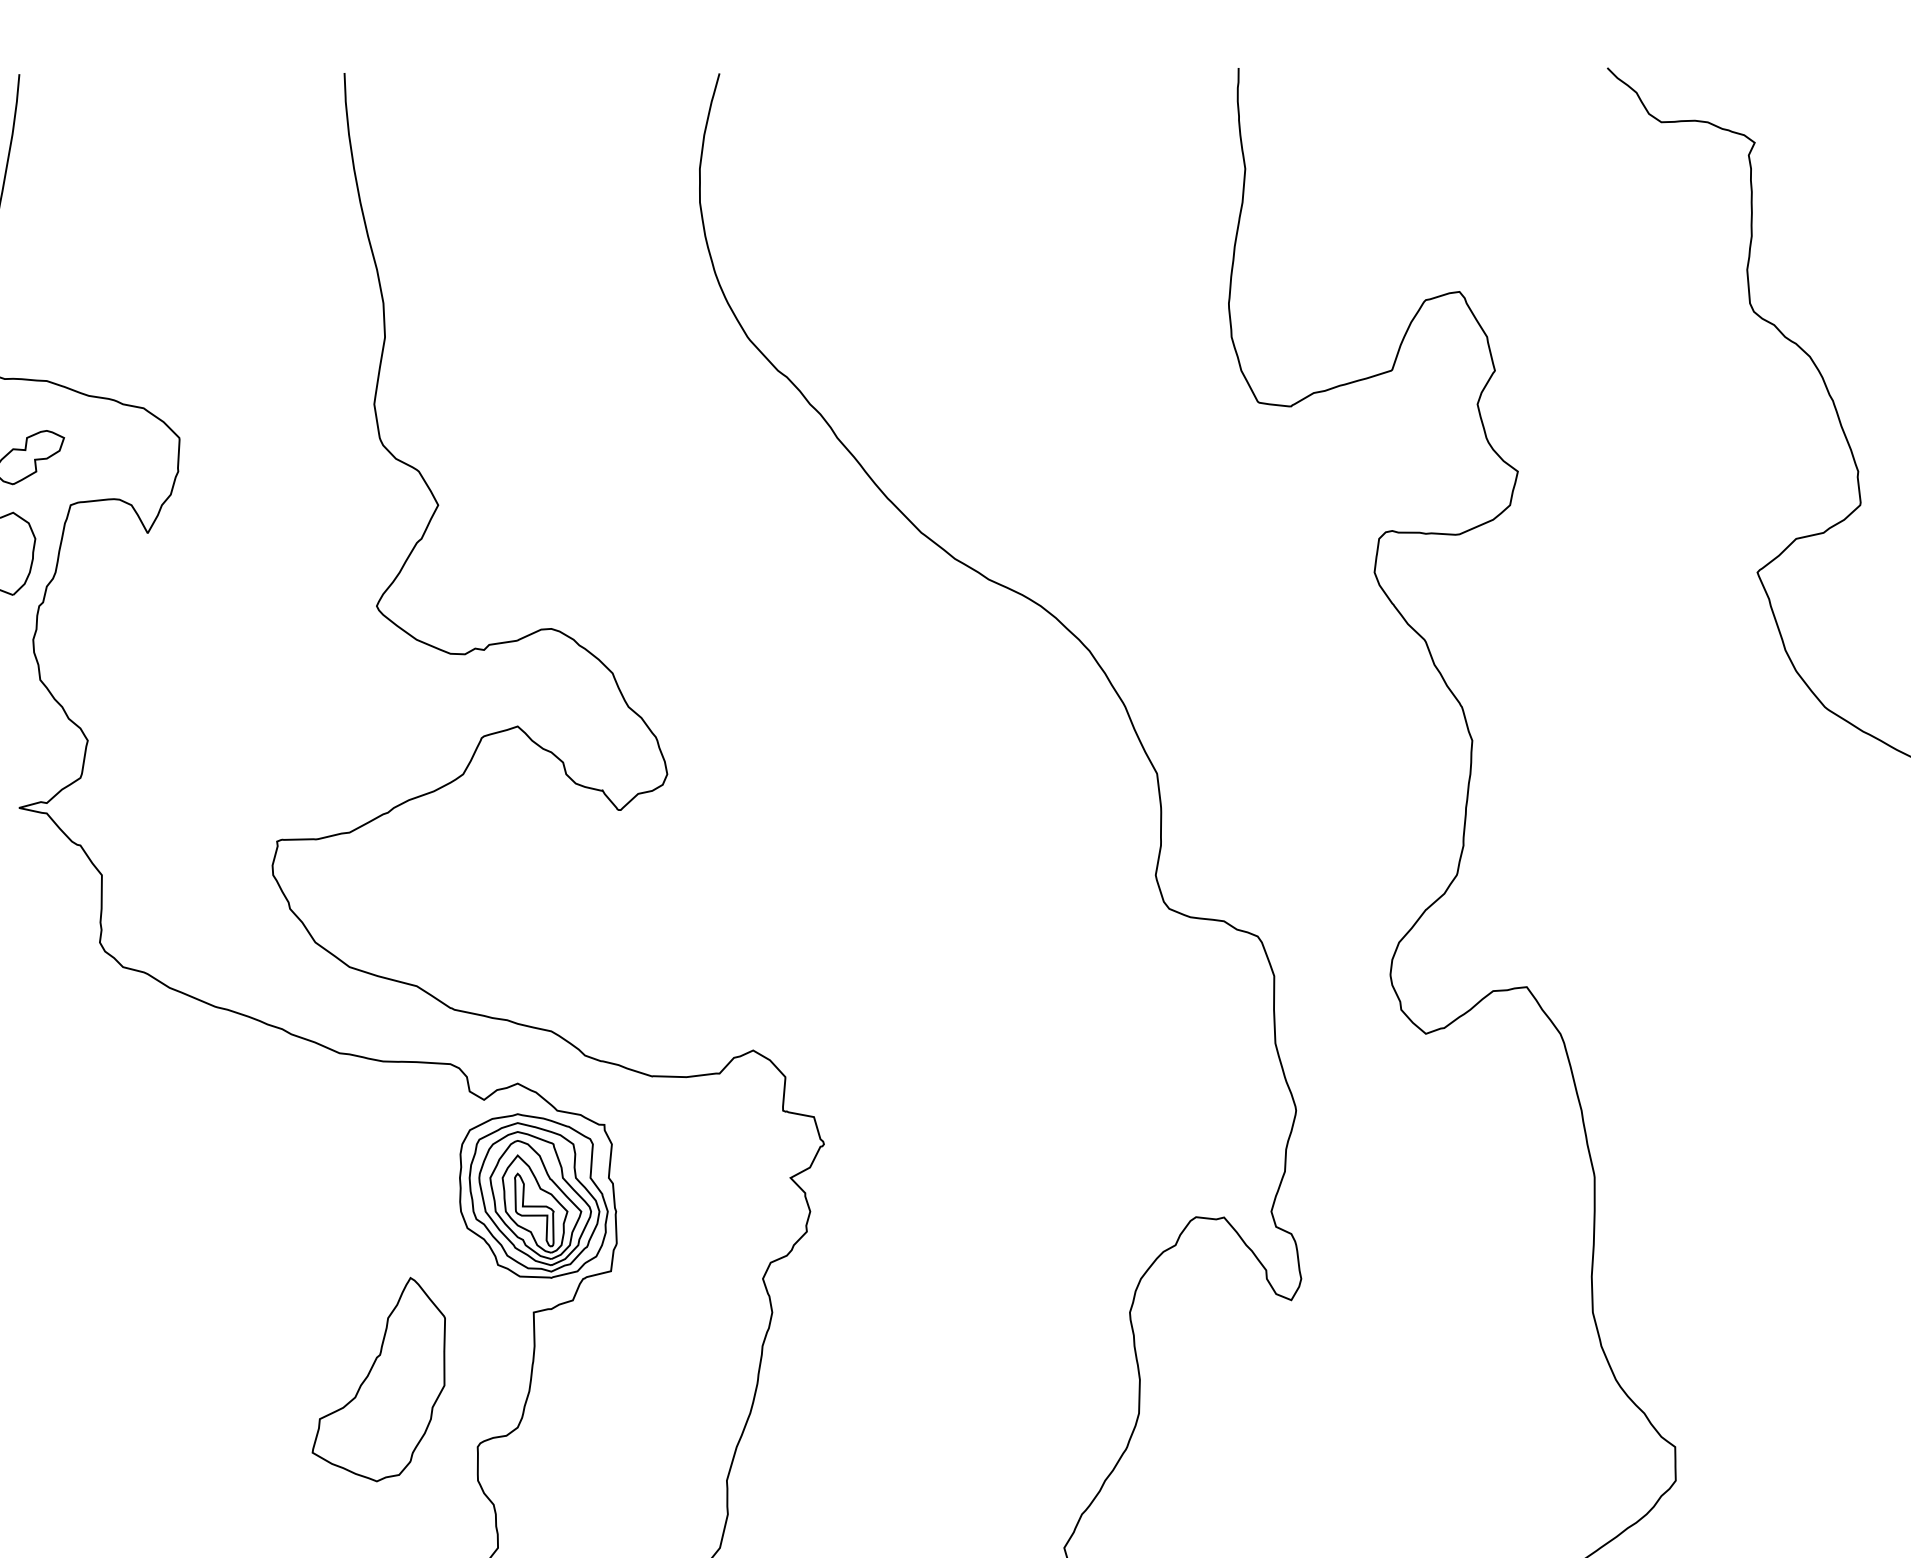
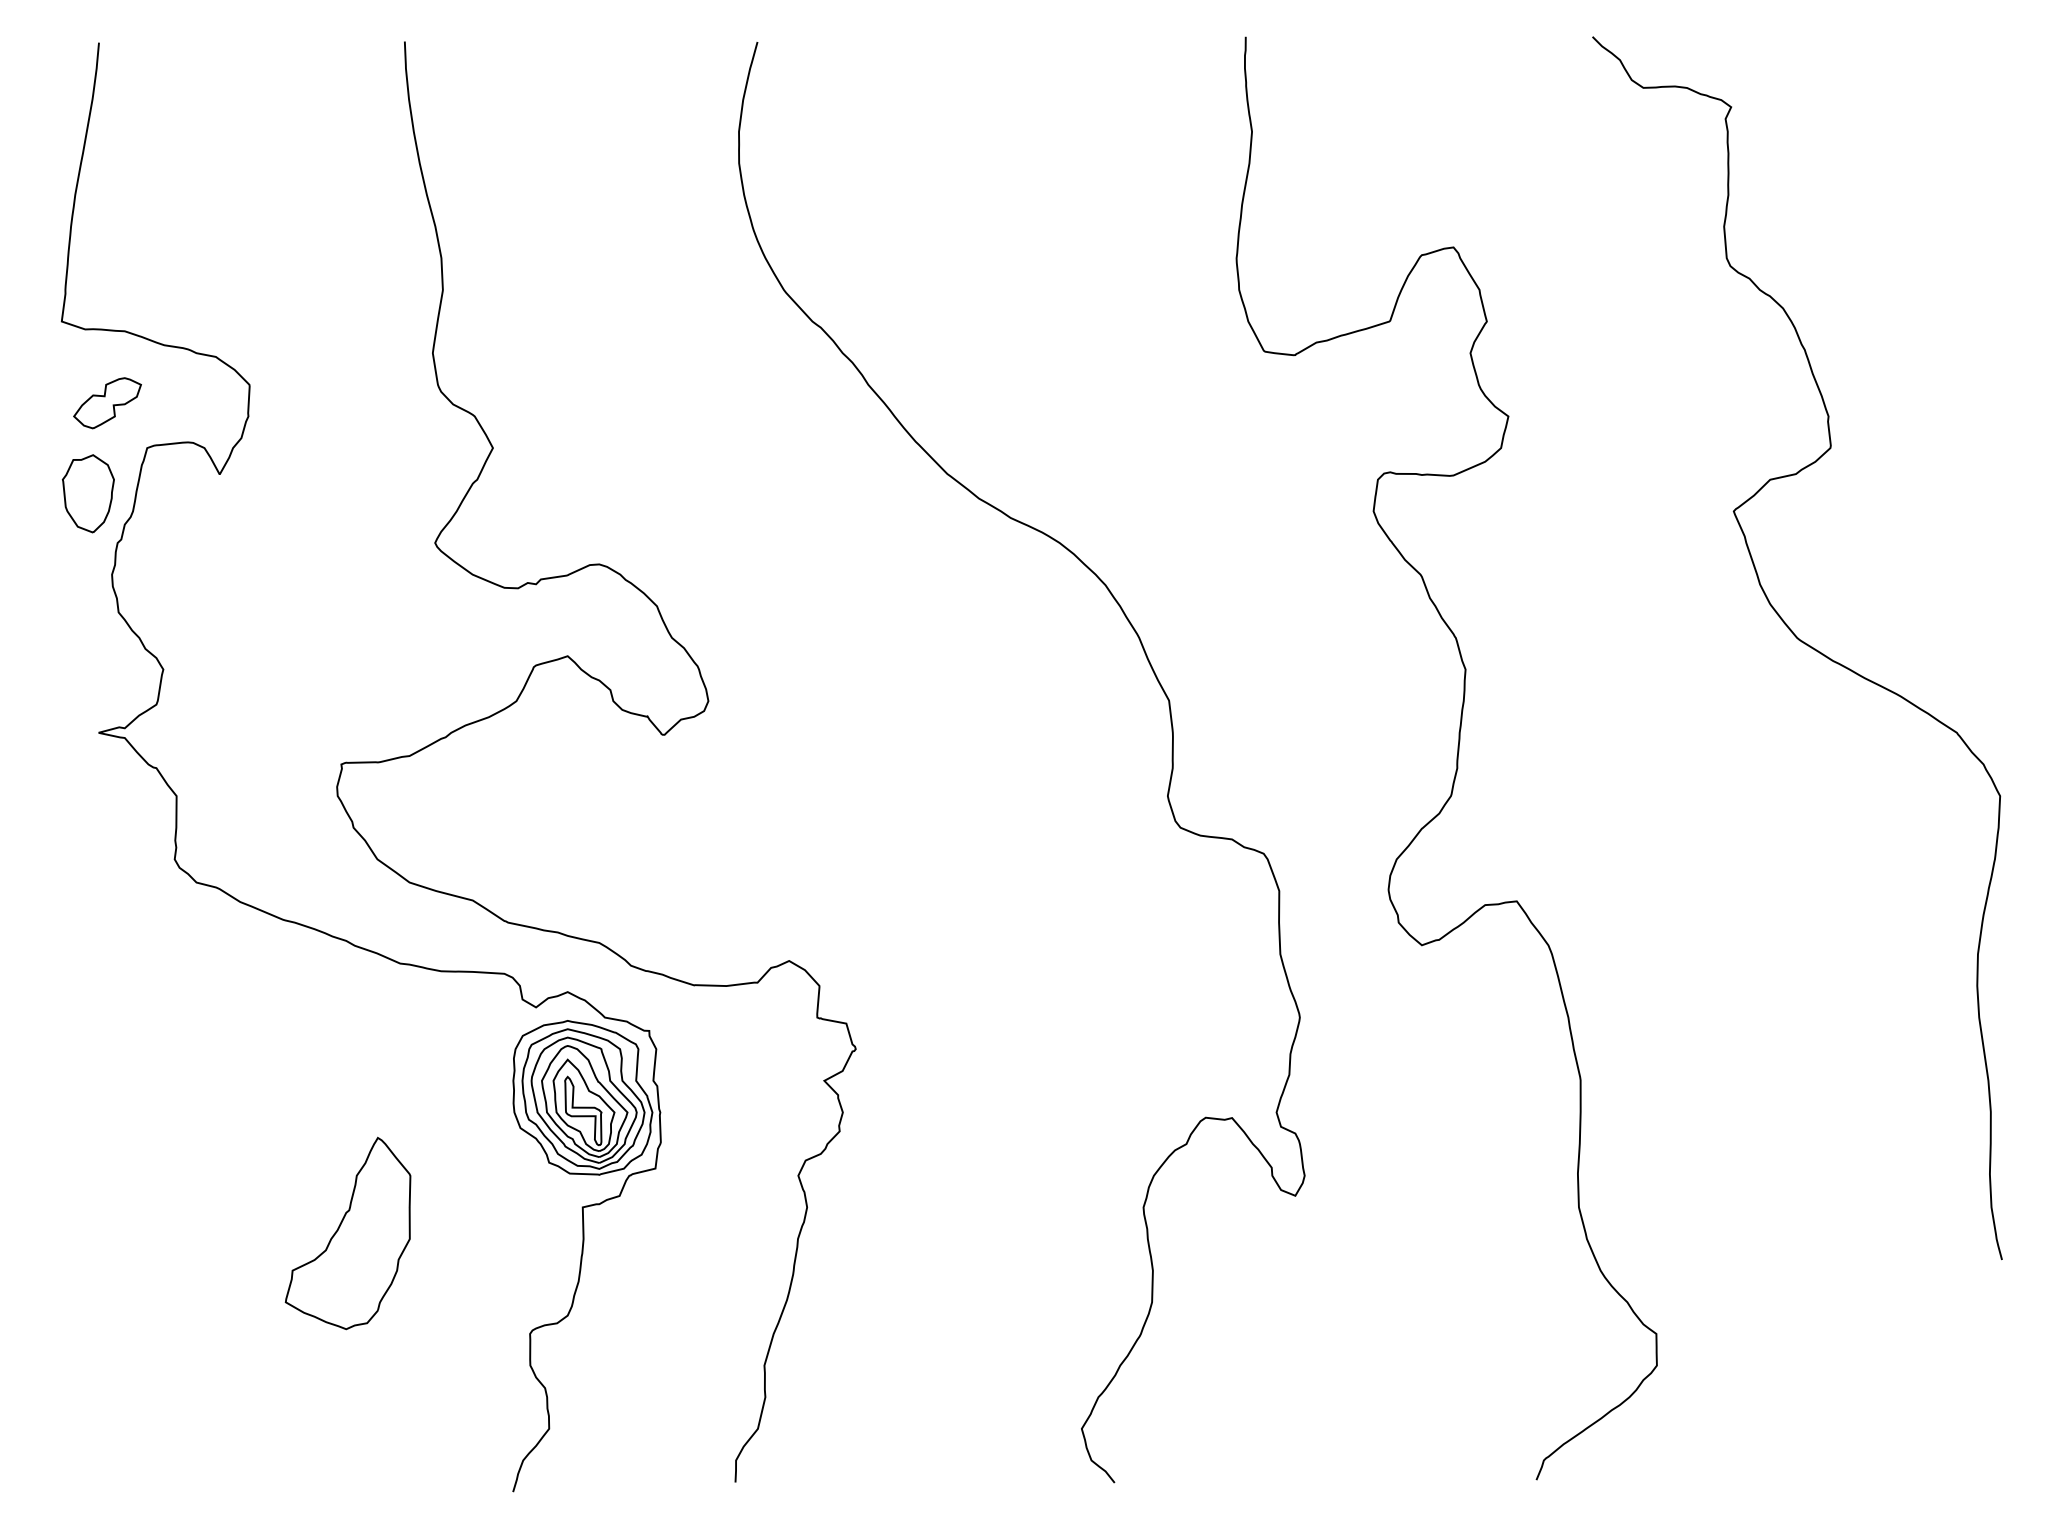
part: (378, 1379) -> (347, 1233), moved

